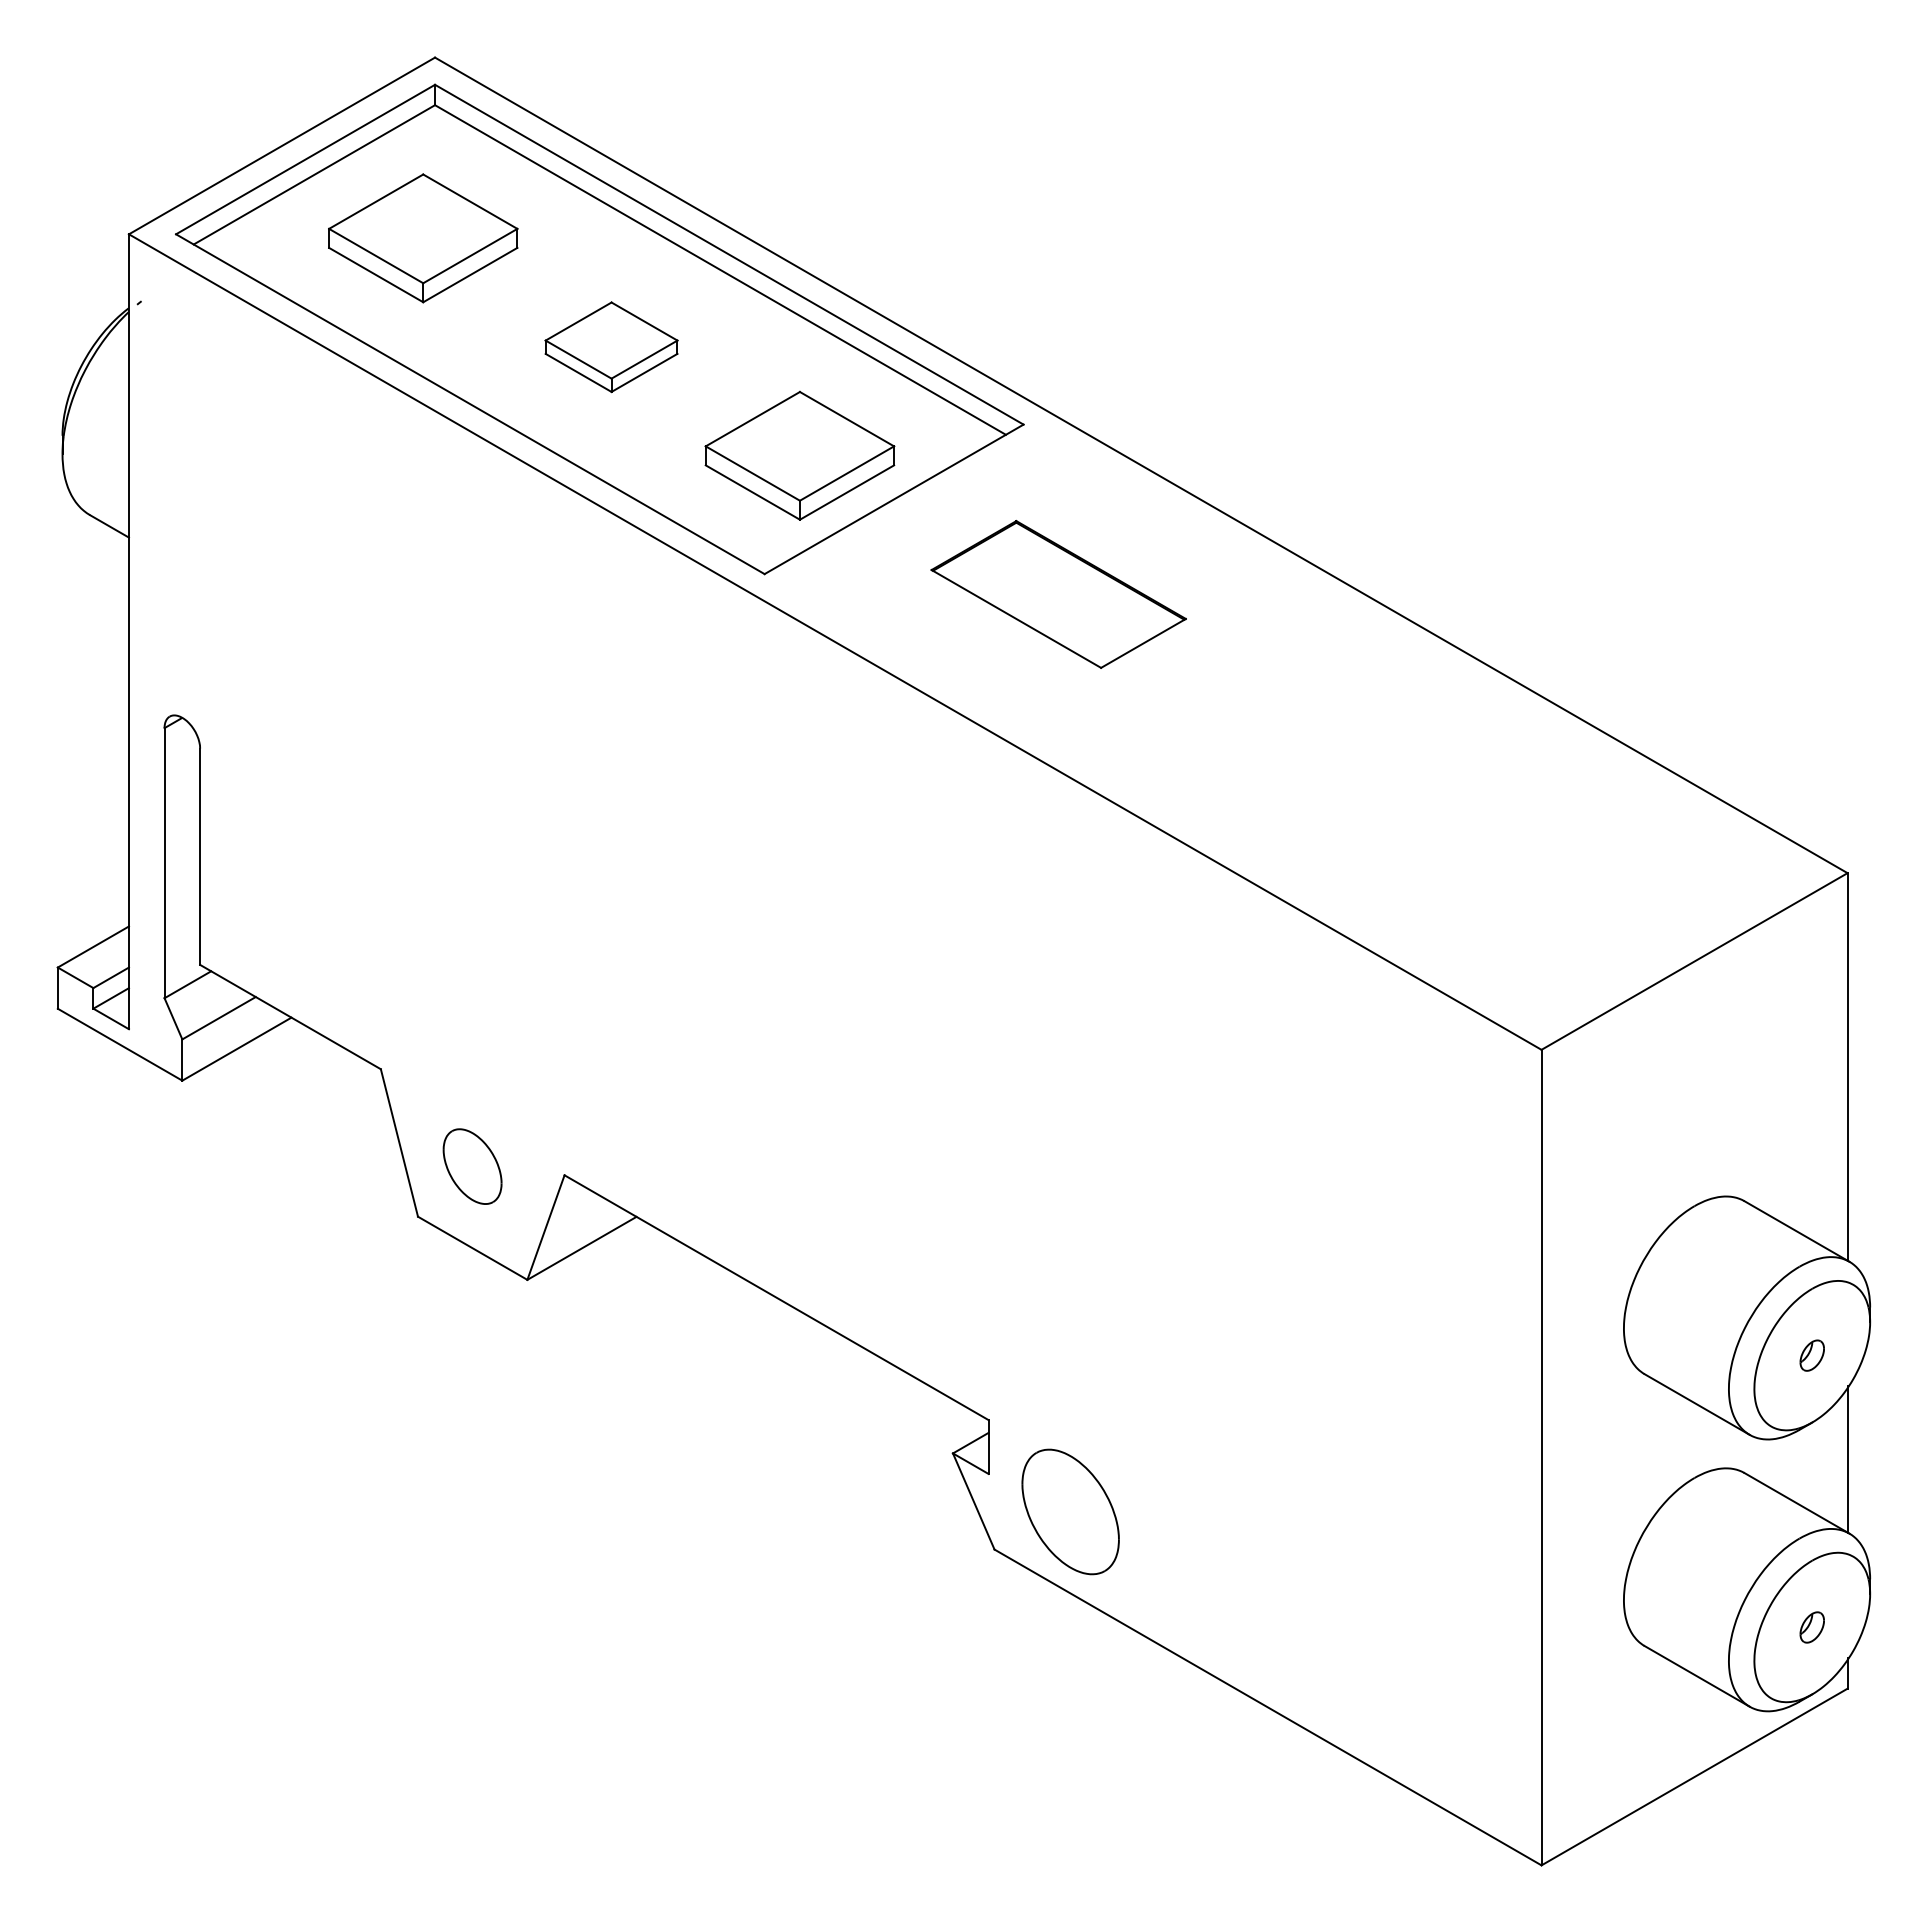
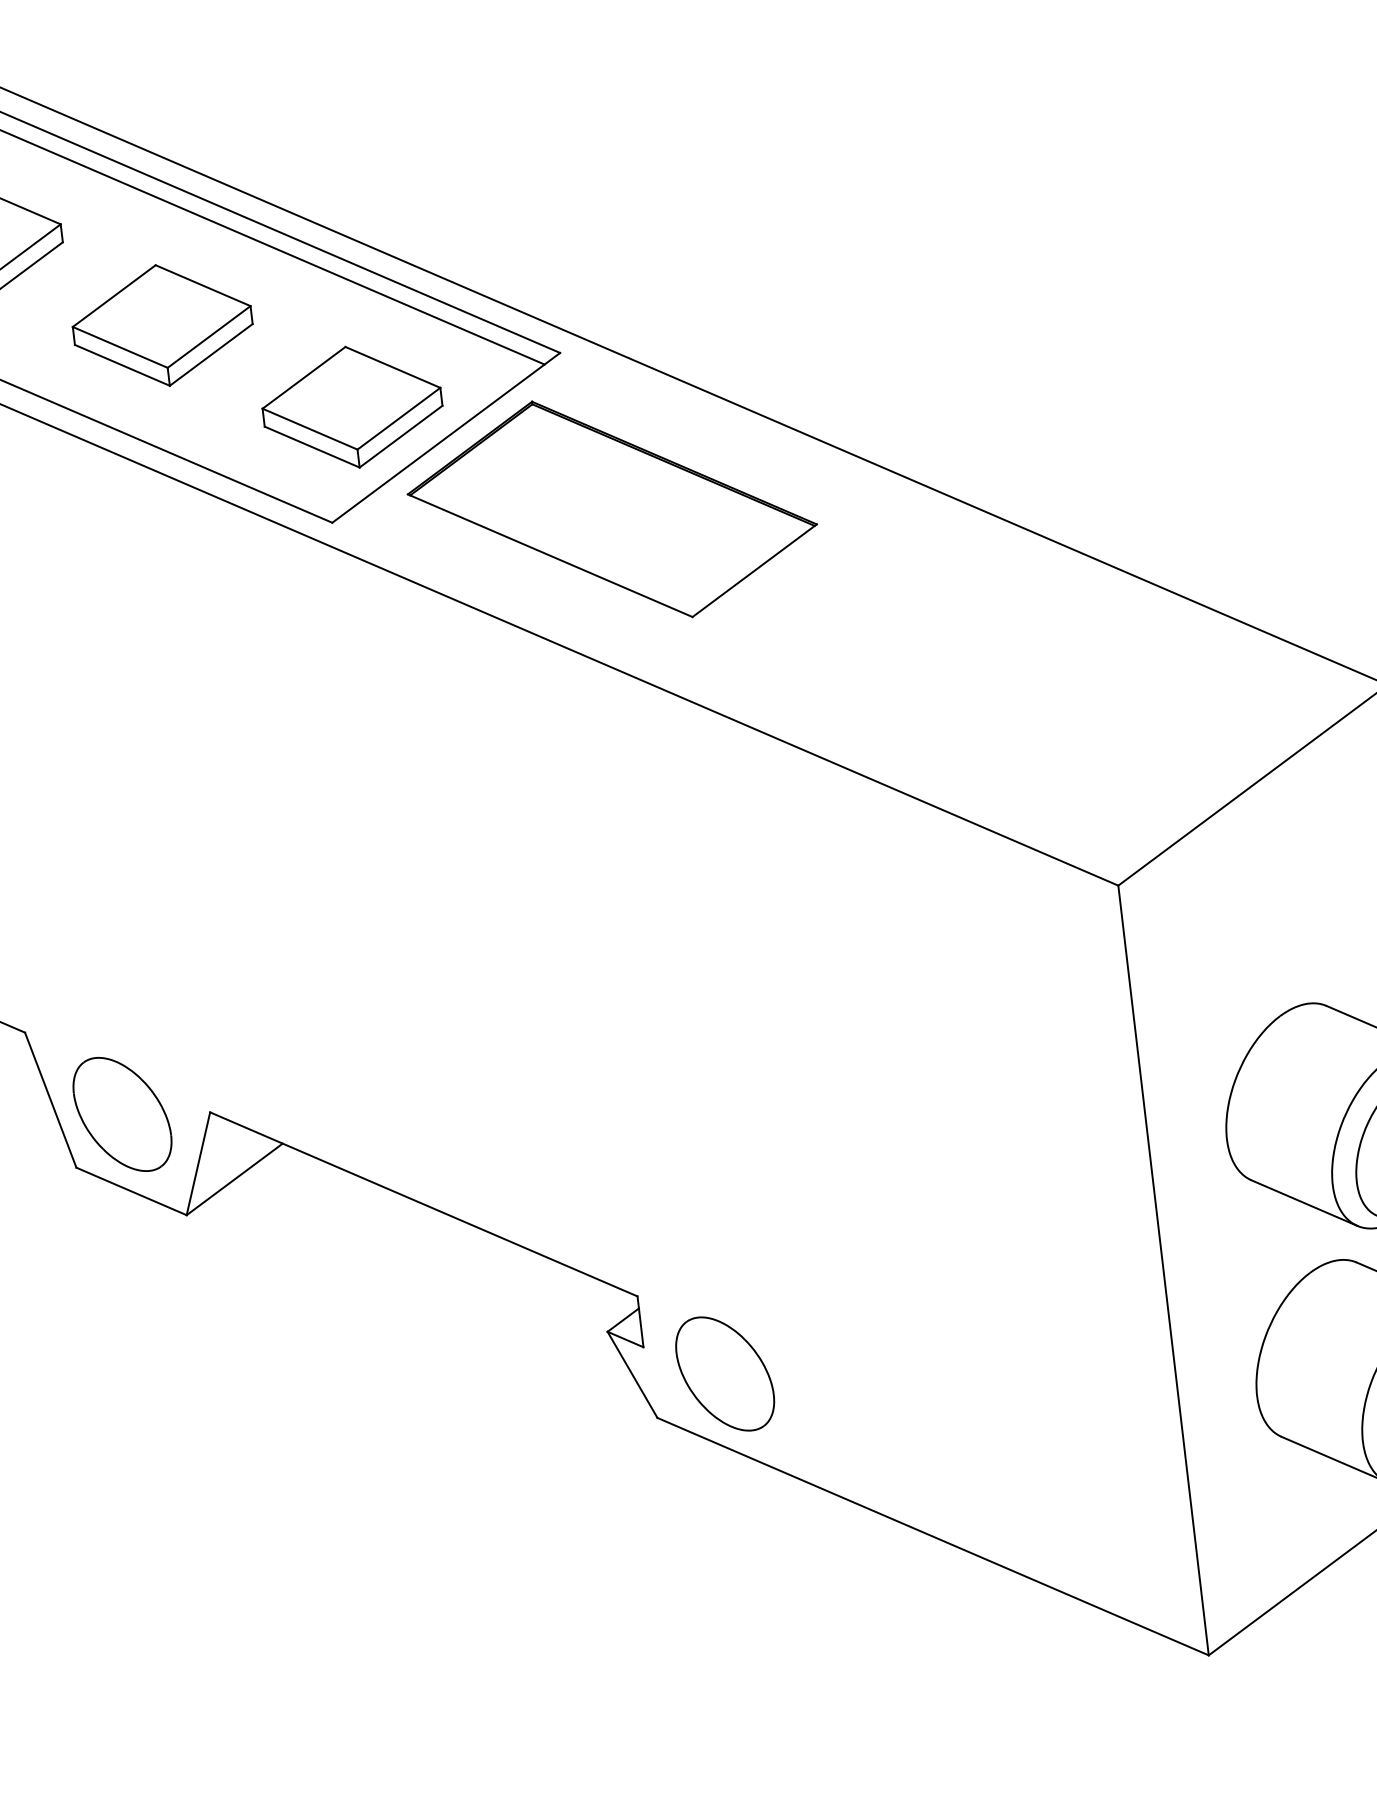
part: (611, 347) -> (162, 325), size x1.43
part: (1058, 594) -> (611, 509), size x1.67
part: (472, 1166) -> (122, 1114), size x1.67

